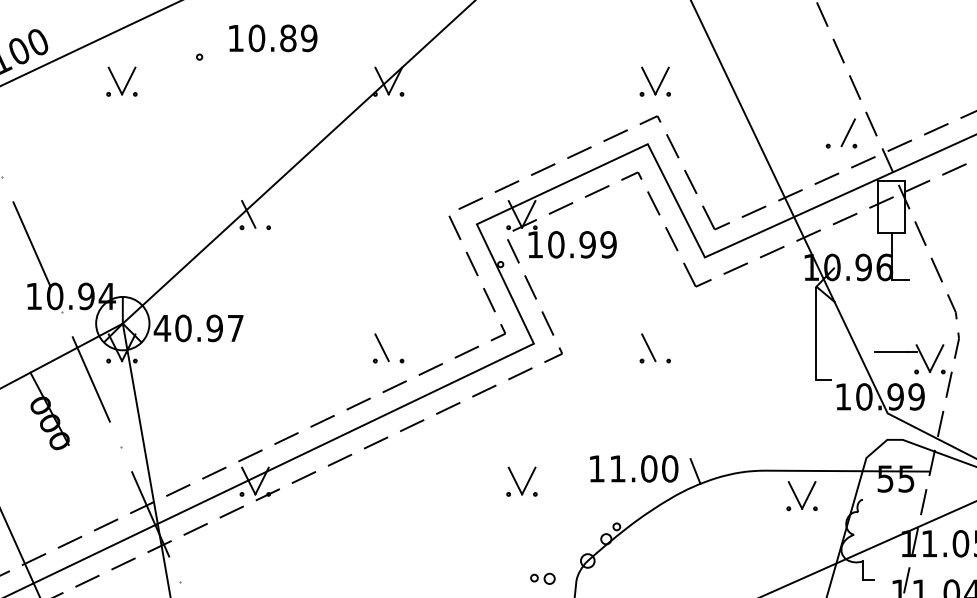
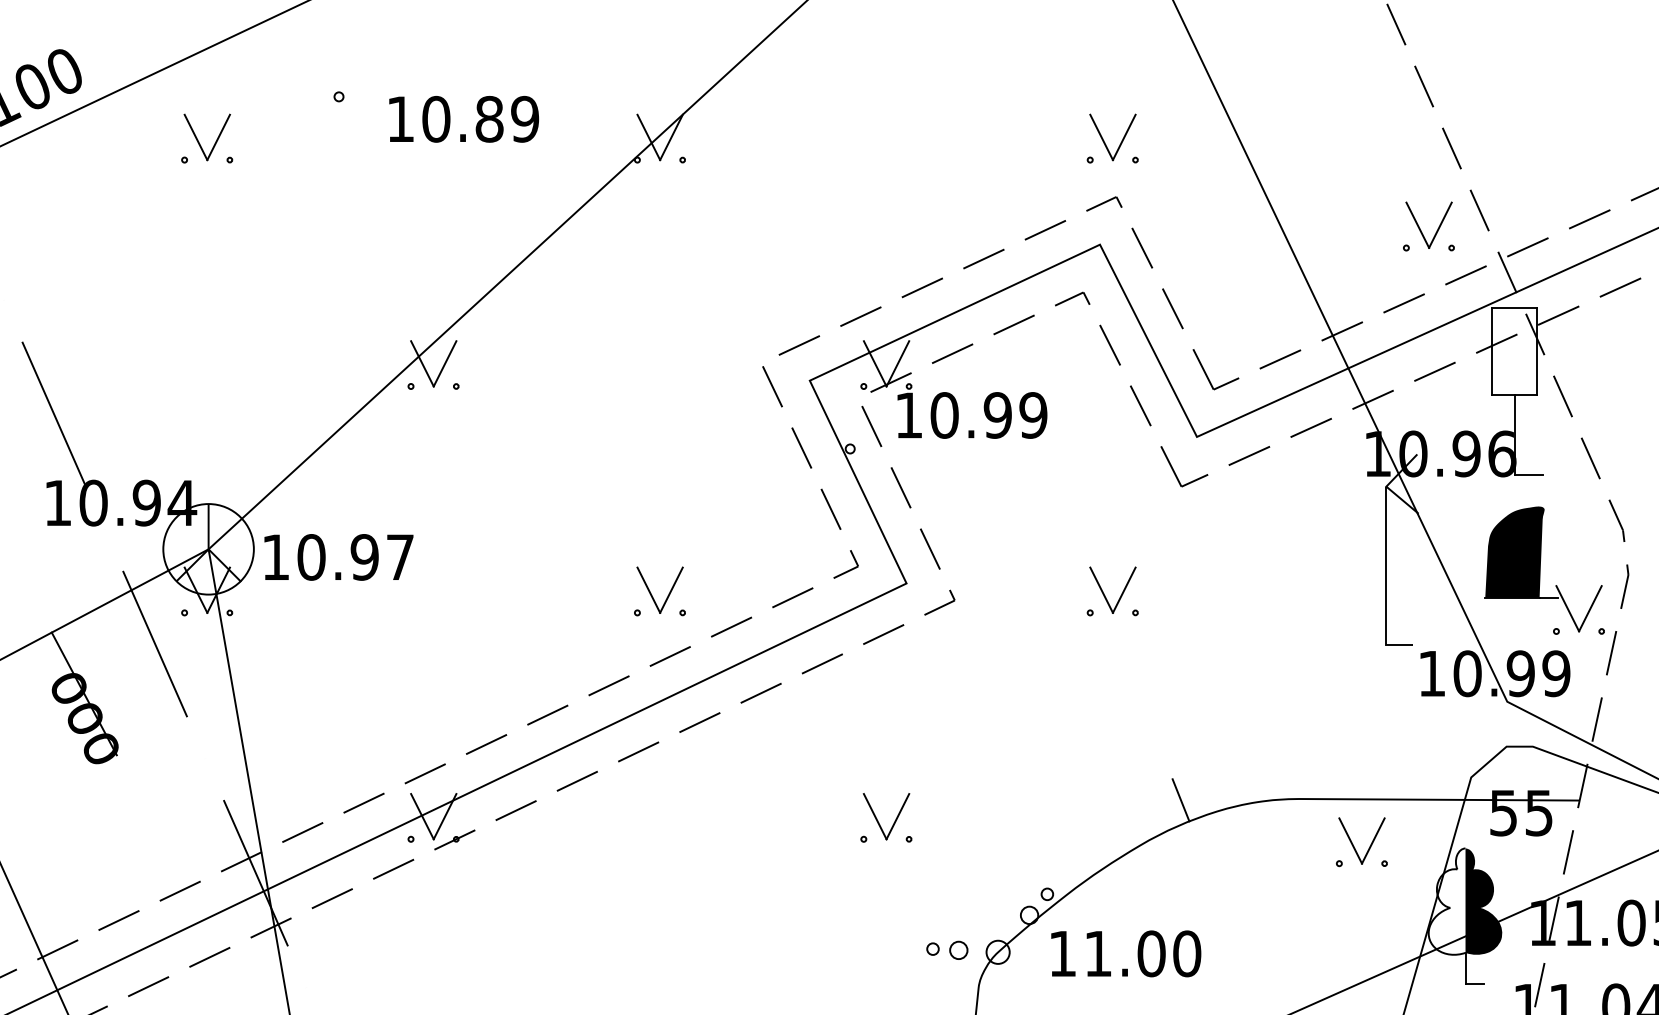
text: (273, 38) -> (464, 119), moved
line: (834, 132) -> (1416, 224), added
line: (261, 214) -> (444, 364), added
fill: (891, 325) -> (1513, 552), added
text: (162, 328) -> (275, 557), 40.97 -> 10.97
line: (395, 347) -> (671, 589), added
line: (661, 347) -> (1123, 589), added
text: (634, 468) -> (1126, 953), moved
fill: (873, 530) -> (1483, 900), added
part: (542, 578) -> (946, 949), moved

